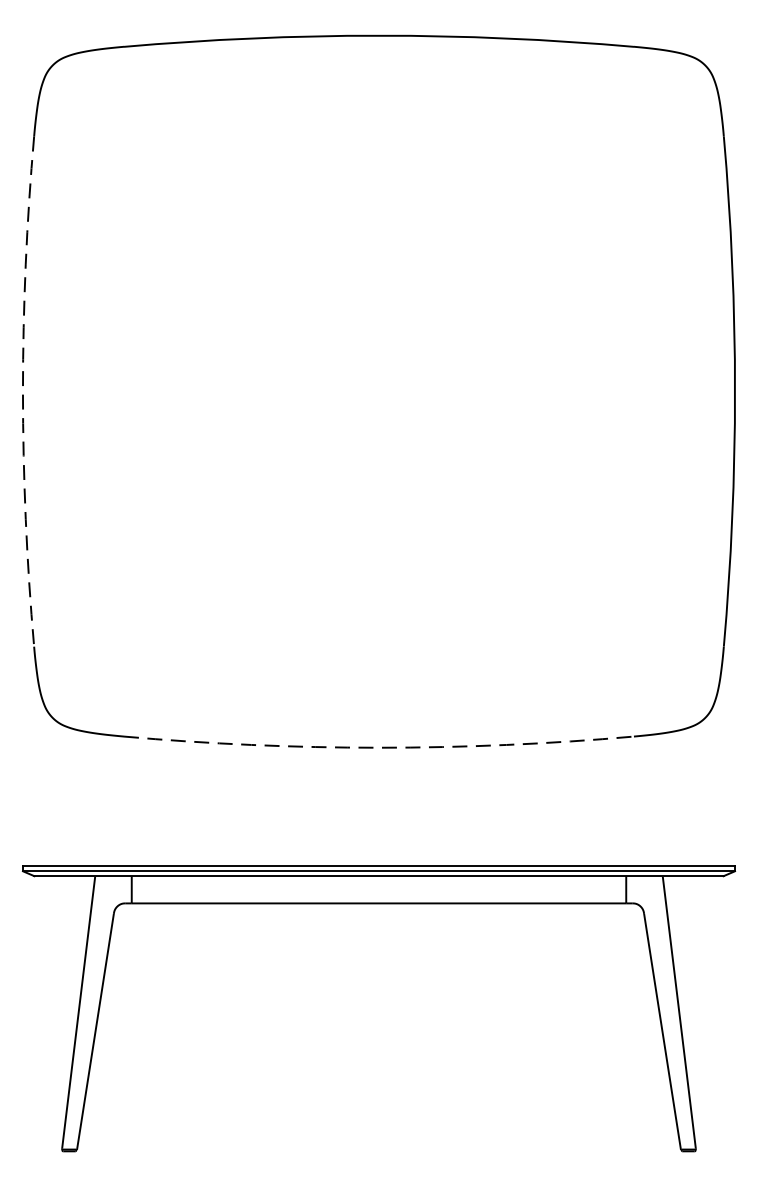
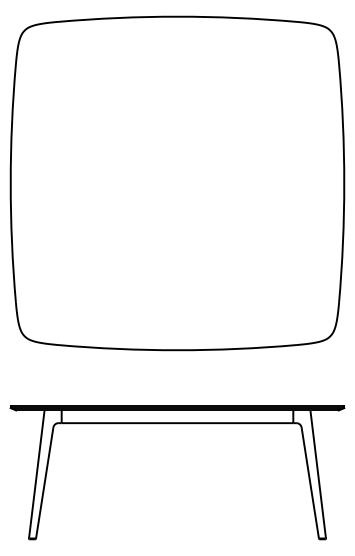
arc: (22, 391) -> (10, 183), dashed -> solid
arc: (379, 748) -> (177, 350), dashed -> solid

